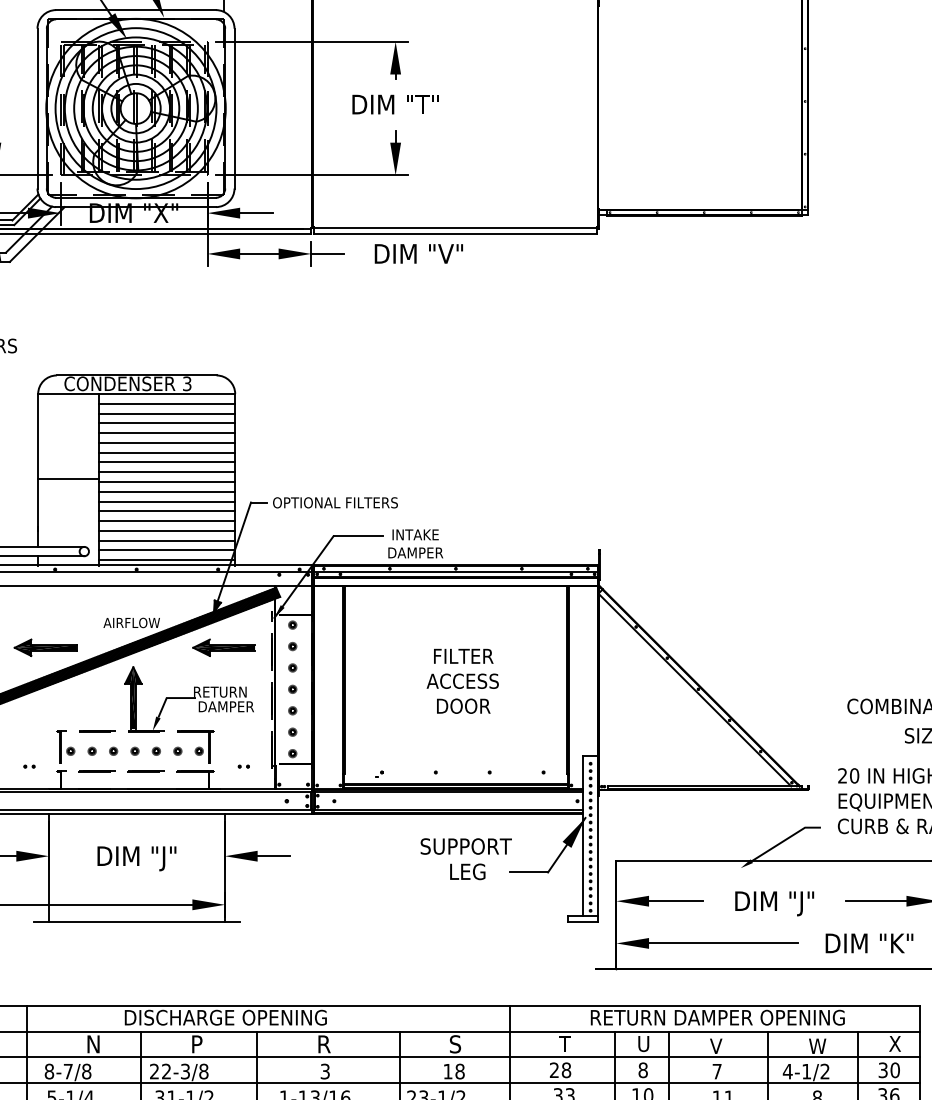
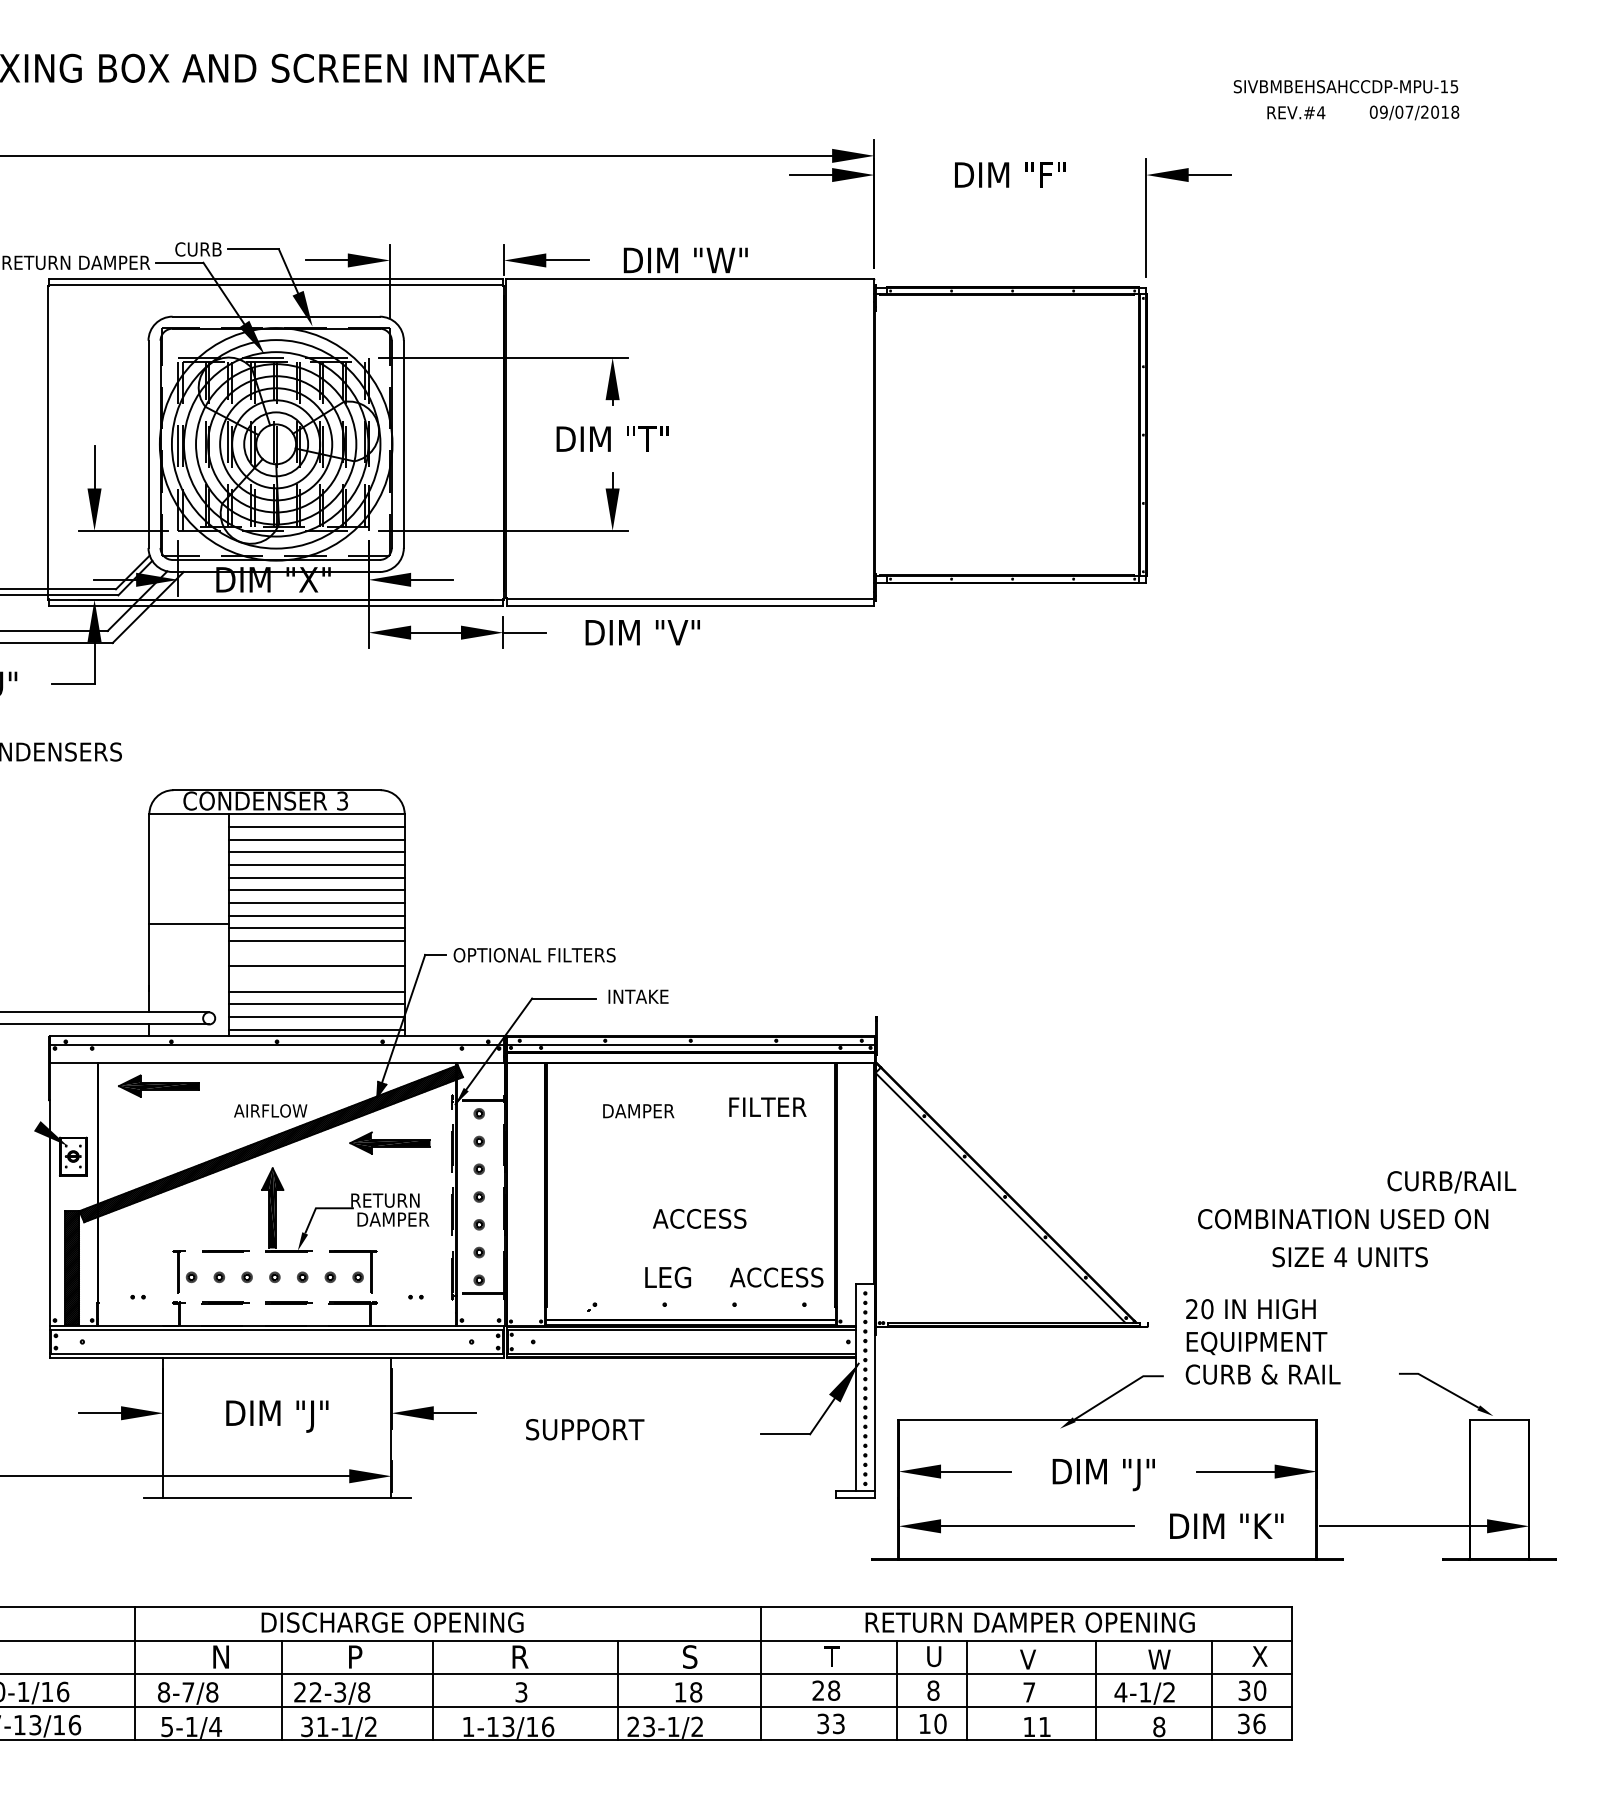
line: (167, 501) -> (316, 953), removed
line: (167, 520) -> (316, 978), removed
text: (415, 553) -> (638, 1111), moved
part: (45, 647) -> (158, 1085), moved
text: (463, 655) -> (767, 1106), moved
text: (462, 681) -> (776, 1277), moved
text: (462, 705) -> (699, 1218), DOOR -> ACCESS
text: (466, 846) -> (585, 1429), moved
text: (468, 871) -> (668, 1277), moved

